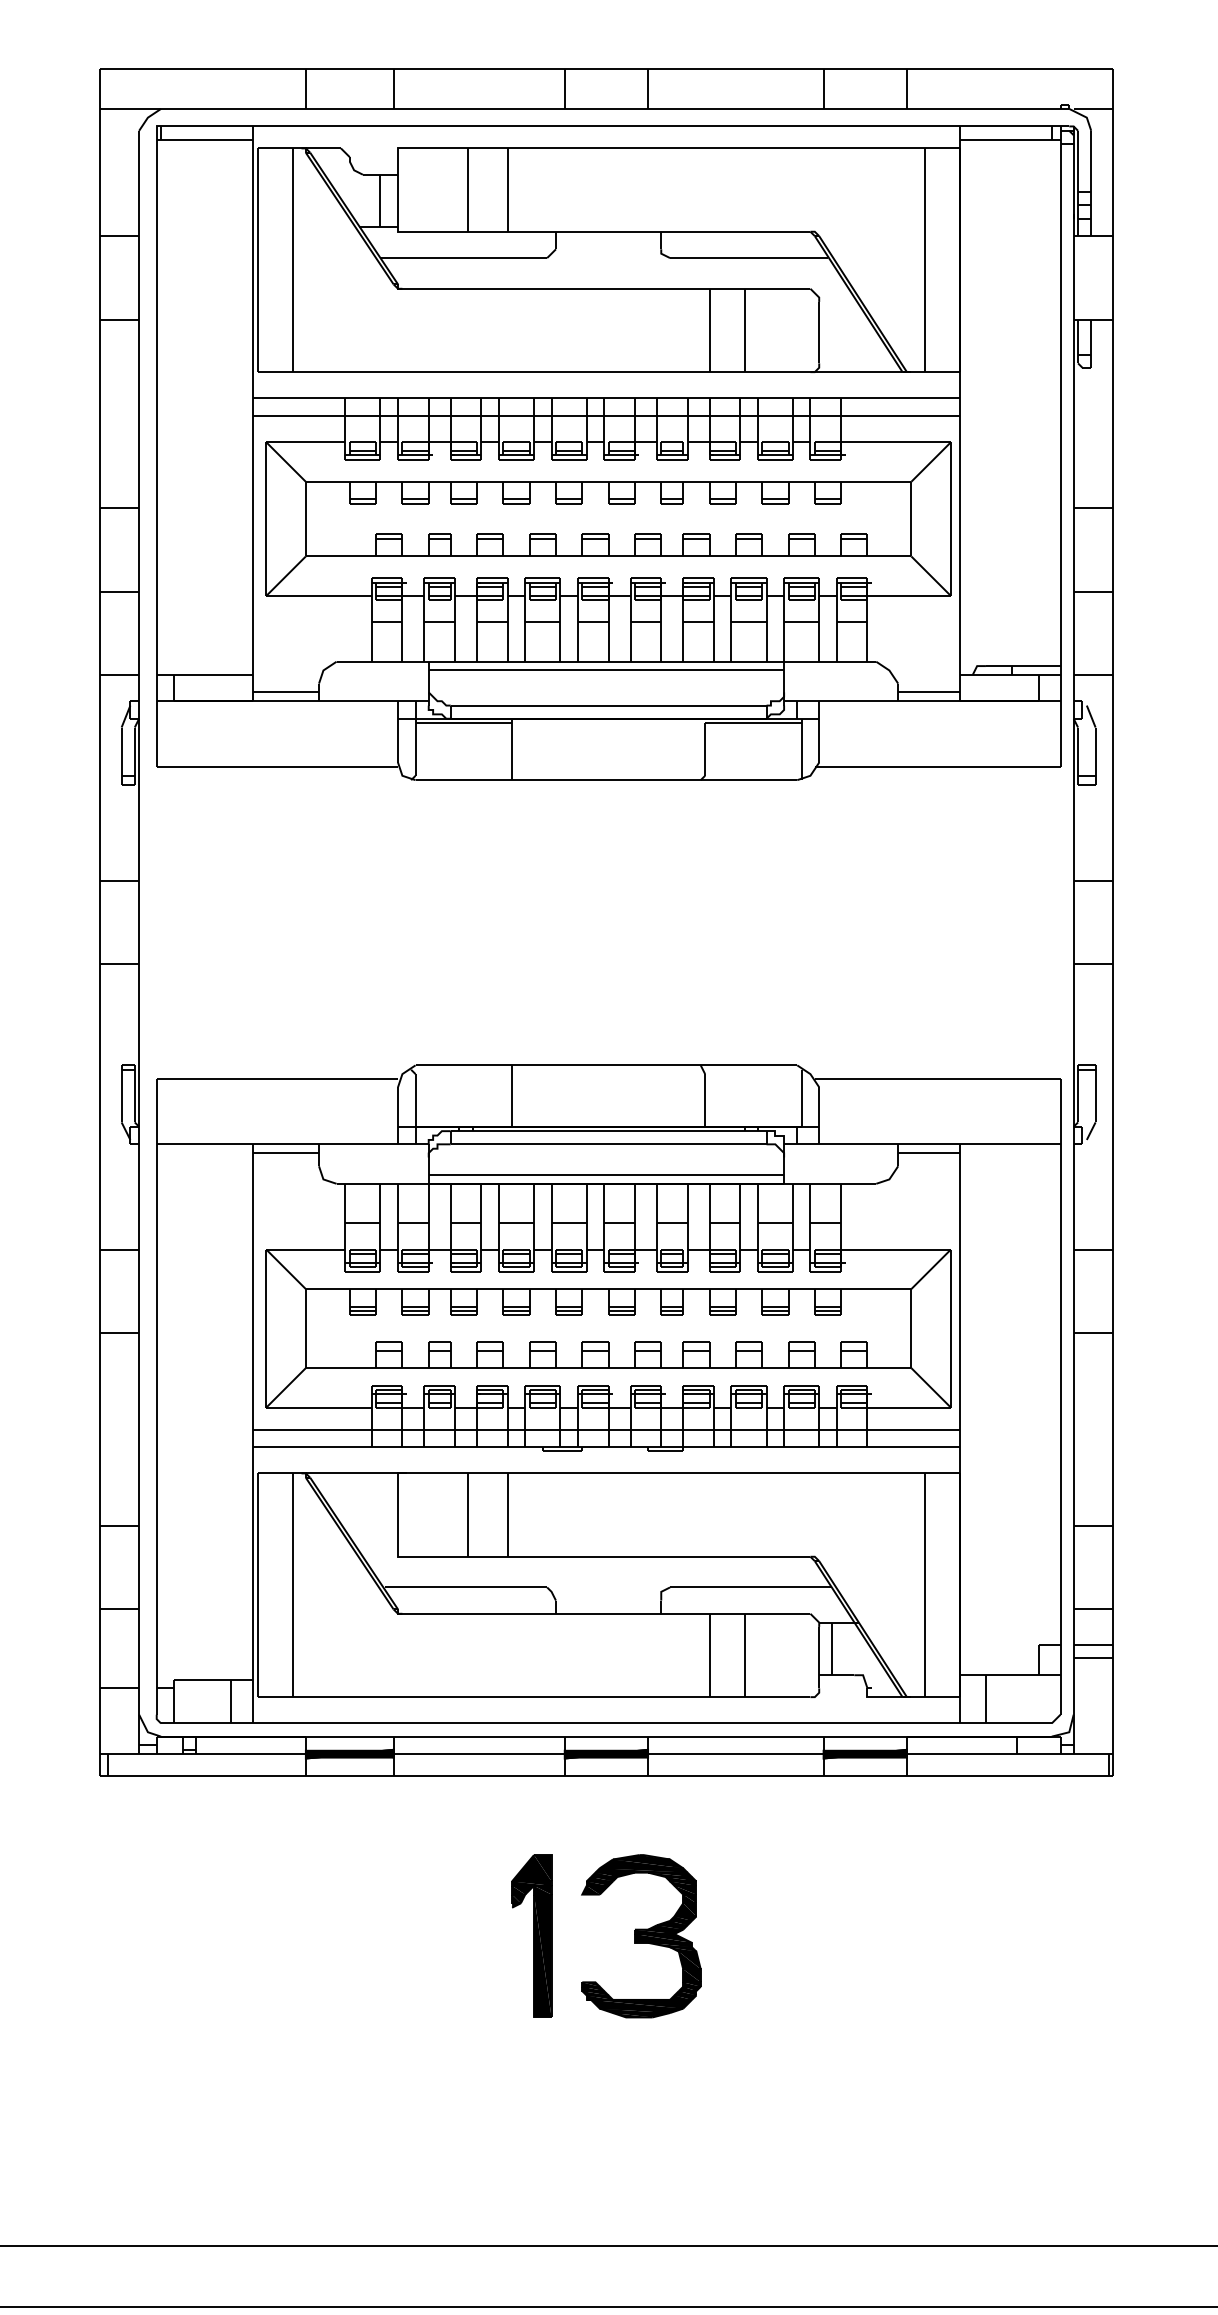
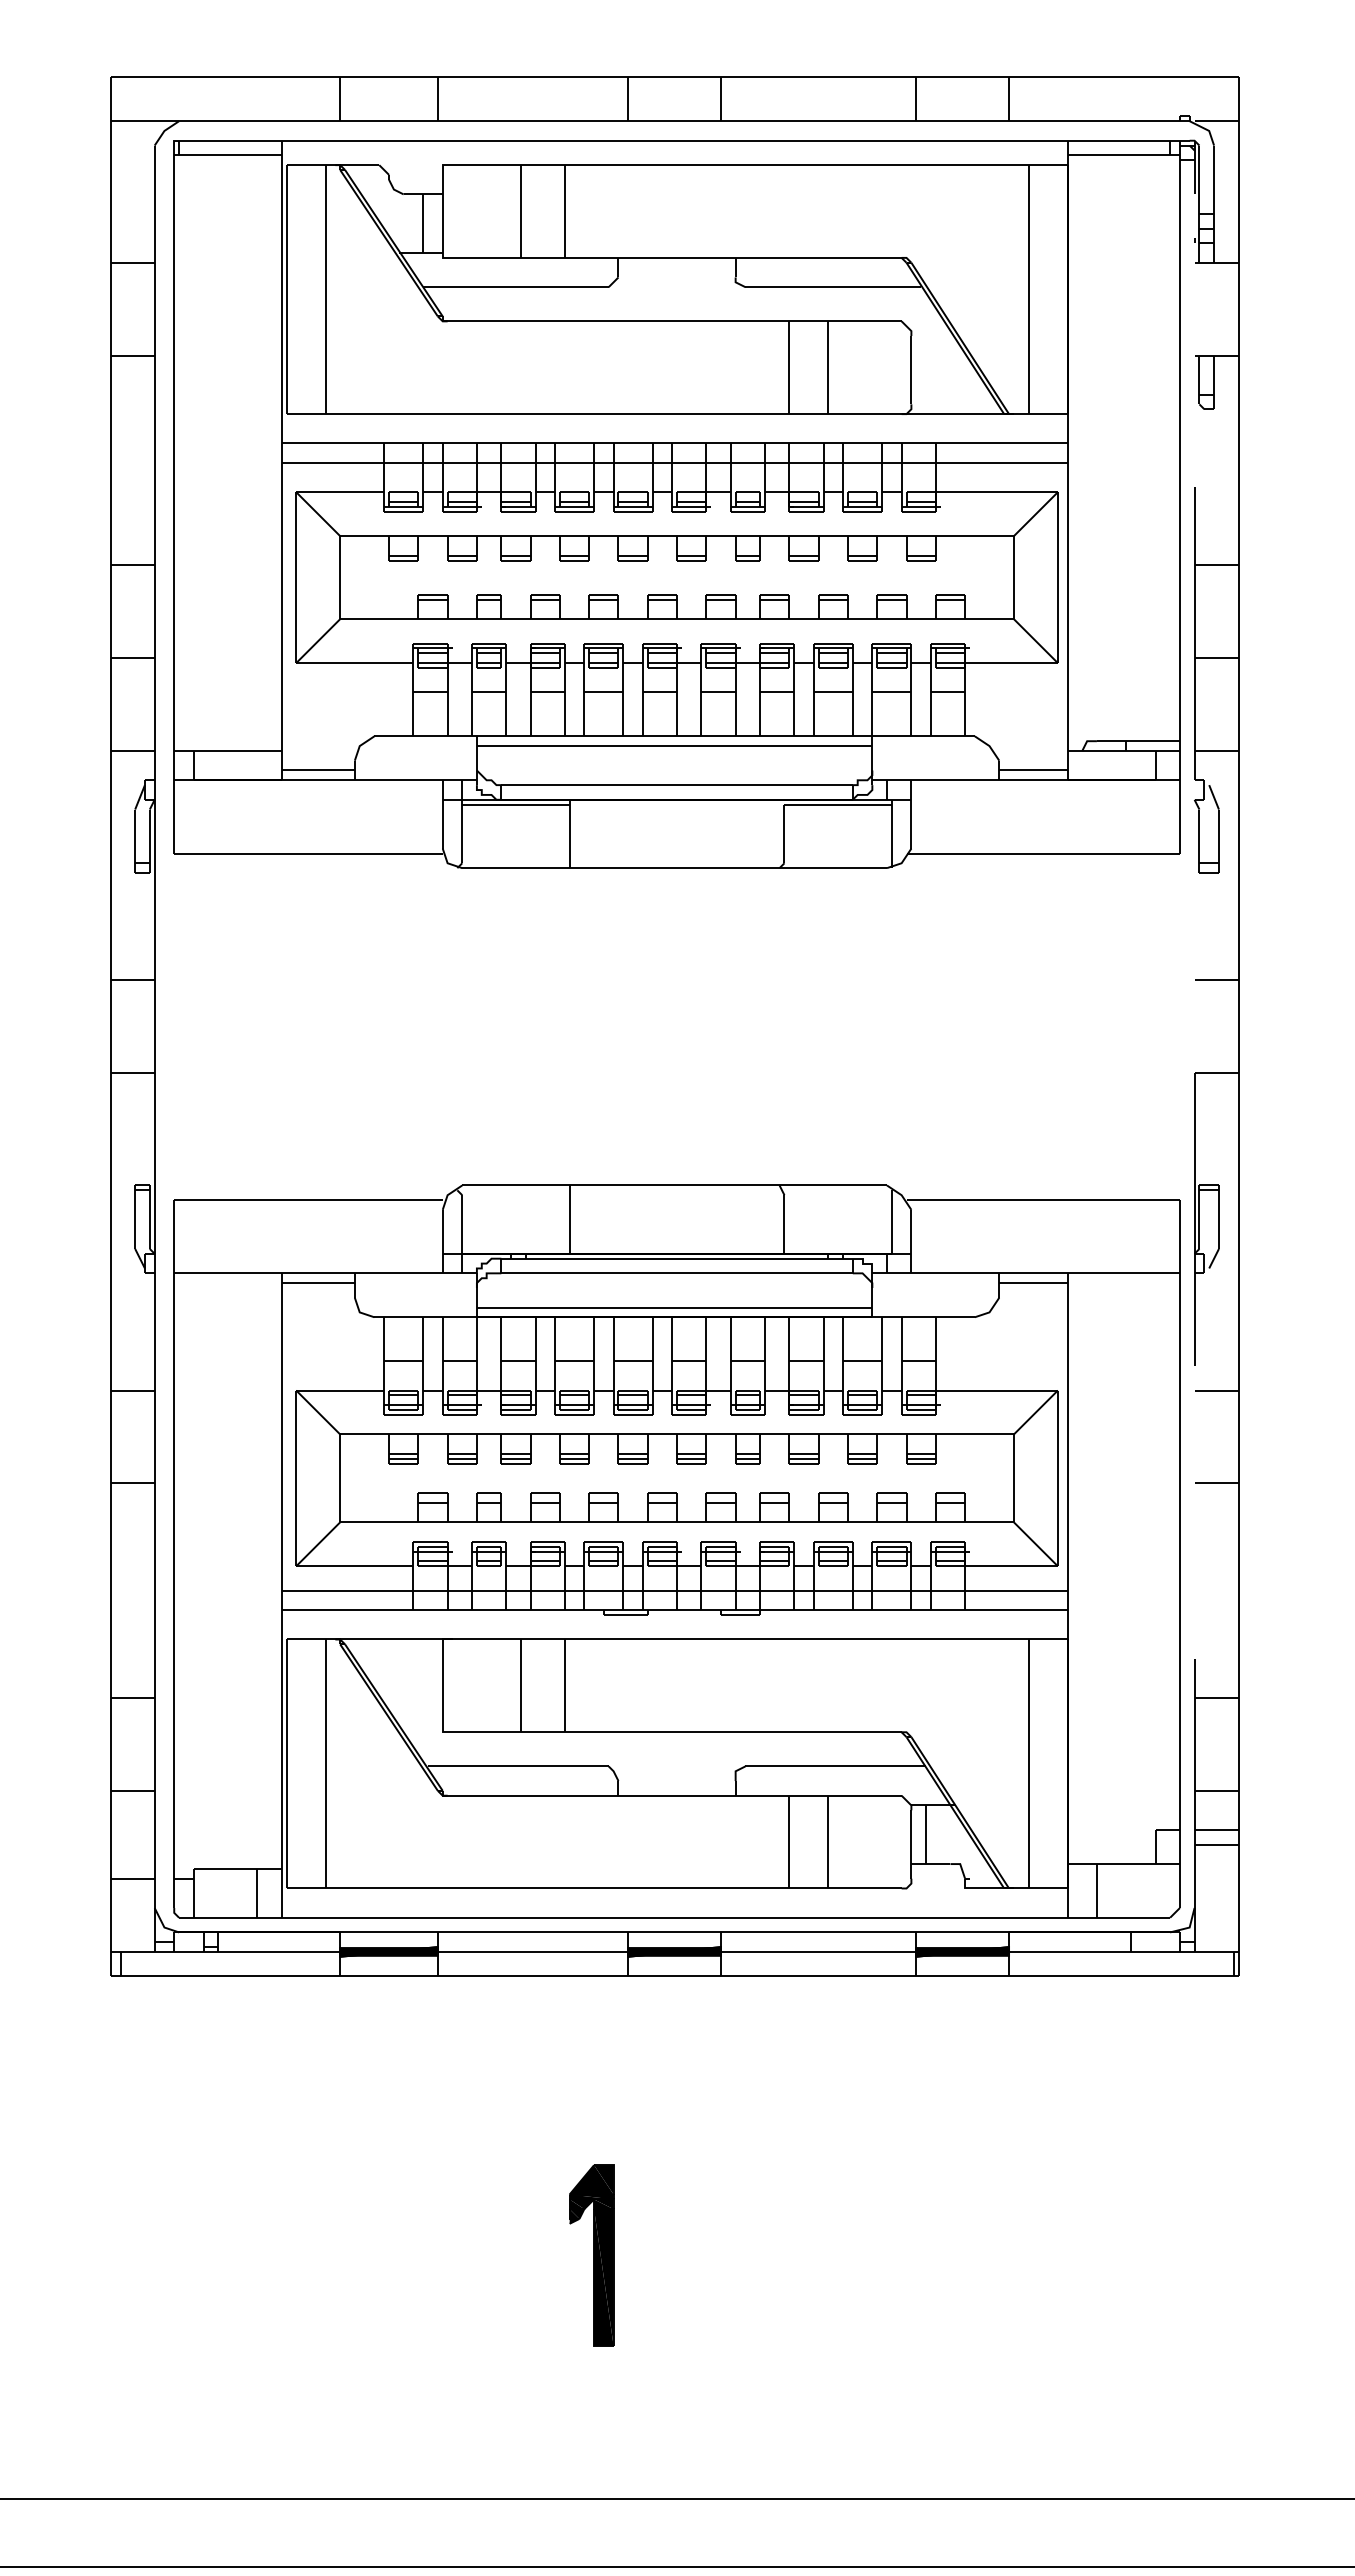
line: (1073, 940) -> (1194, 1046), solid -> dashed
part: (531, 1936) -> (591, 2255), moved
part: (641, 1936) -> (713, 2154), removed

